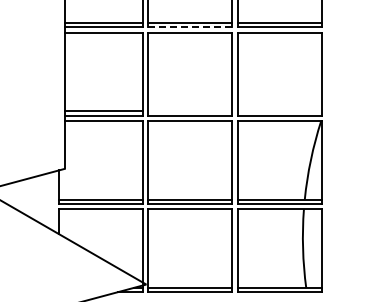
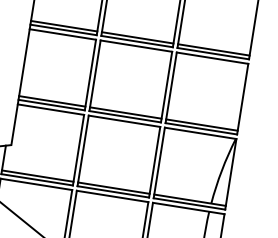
line: (190, 27) -> (137, 41), dashed -> solid
line: (190, 111) -> (125, 113), added
line: (279, 111) -> (201, 125), added

